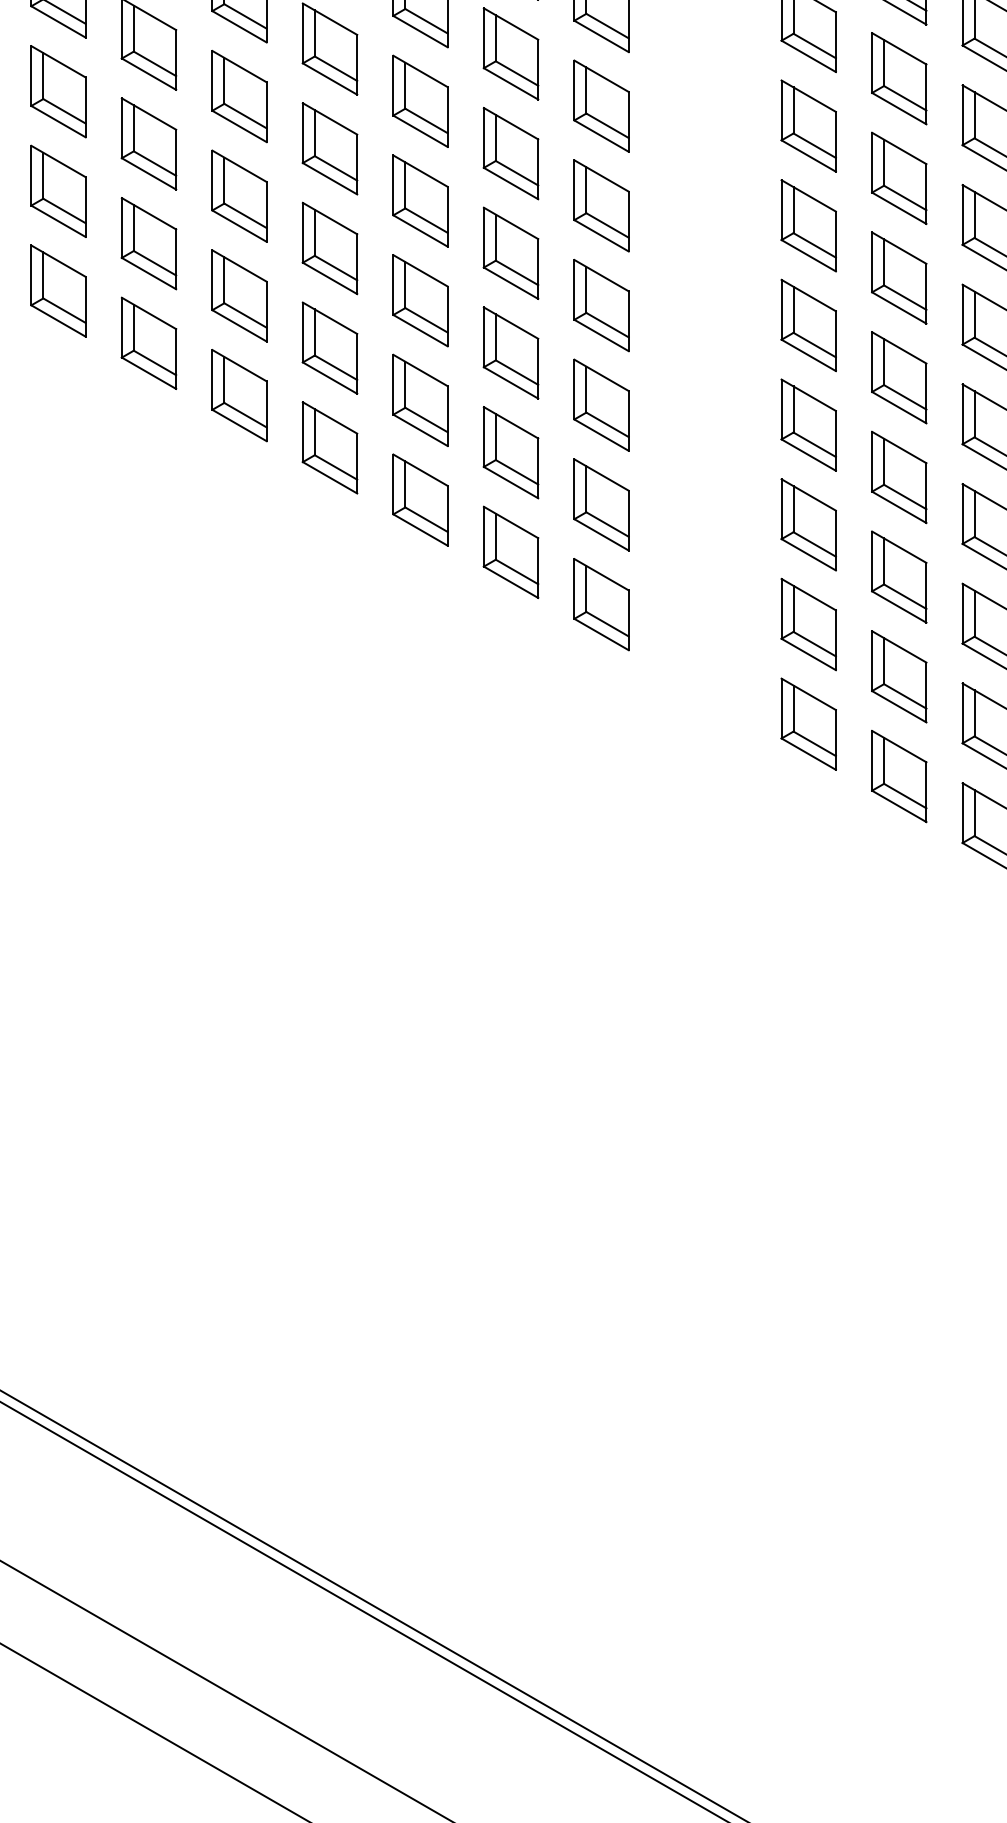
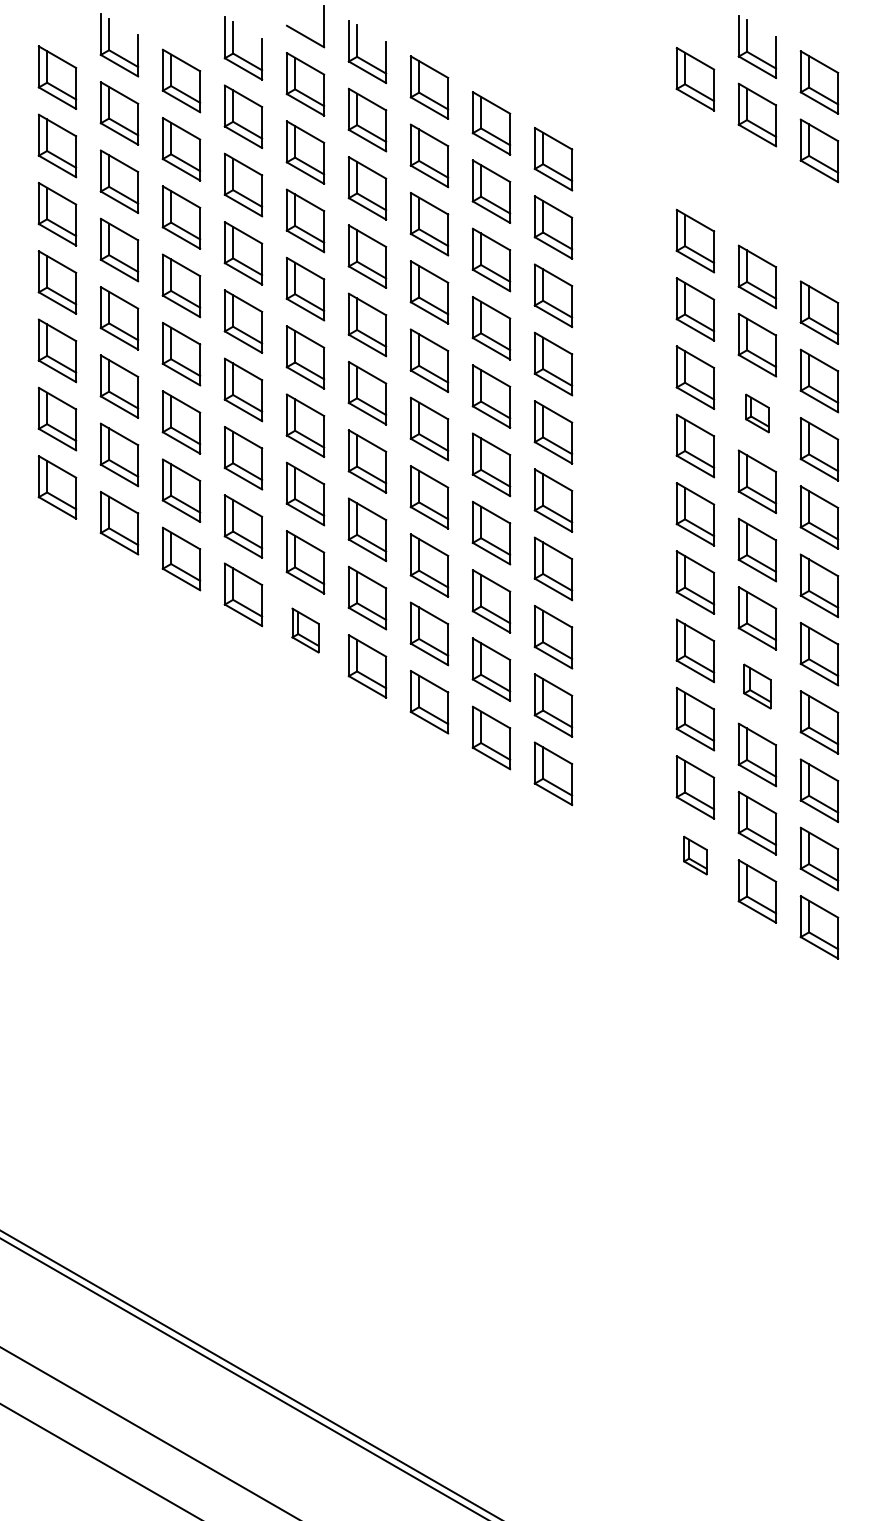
part: (899, 78) -> (757, 413), size x0.6
part: (239, 395) -> (305, 630), size x0.7
part: (899, 477) -> (757, 686), size x0.7
part: (808, 723) -> (695, 855), size x0.6

